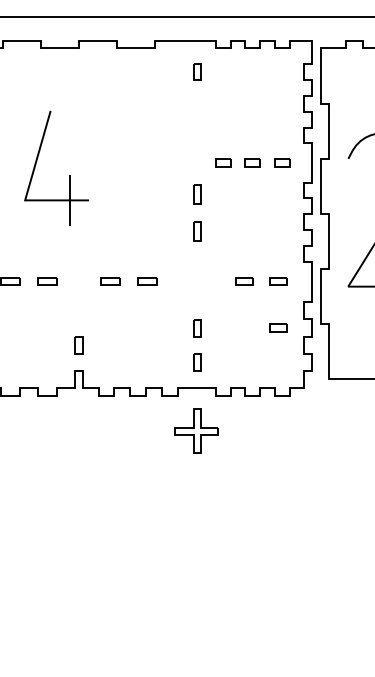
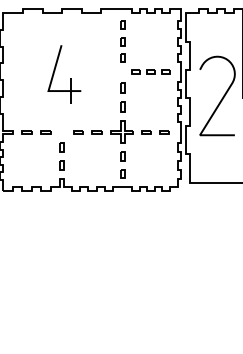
part: (196, 119) -> (122, 49), added
part: (68, 175) -> (70, 78), moved
part: (77, 310) -> (61, 147), added
part: (278, 328) -> (164, 156), removed
part: (194, 429) -> (121, 131), moved

